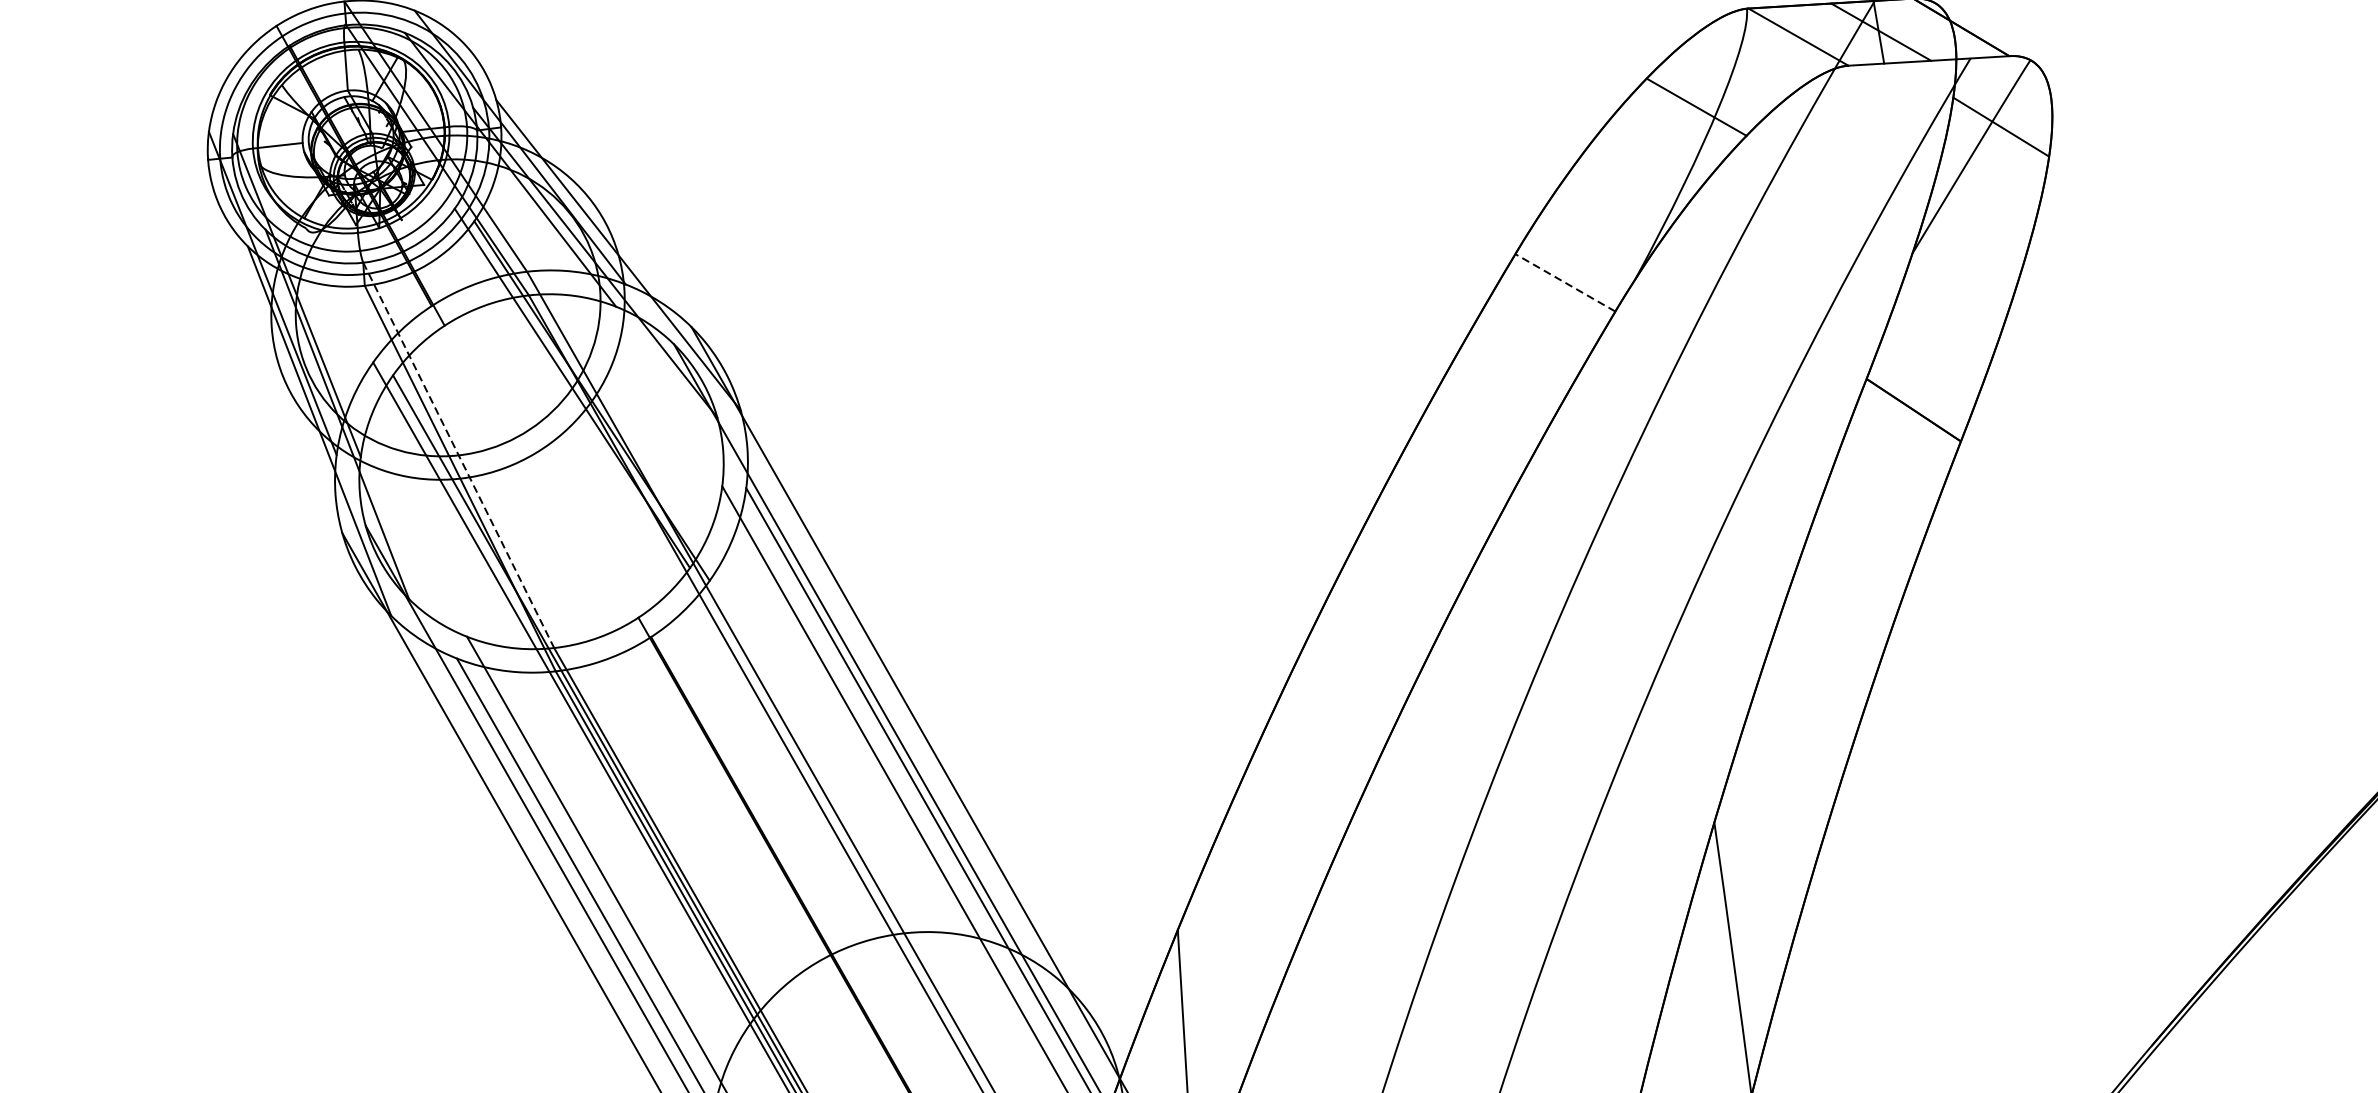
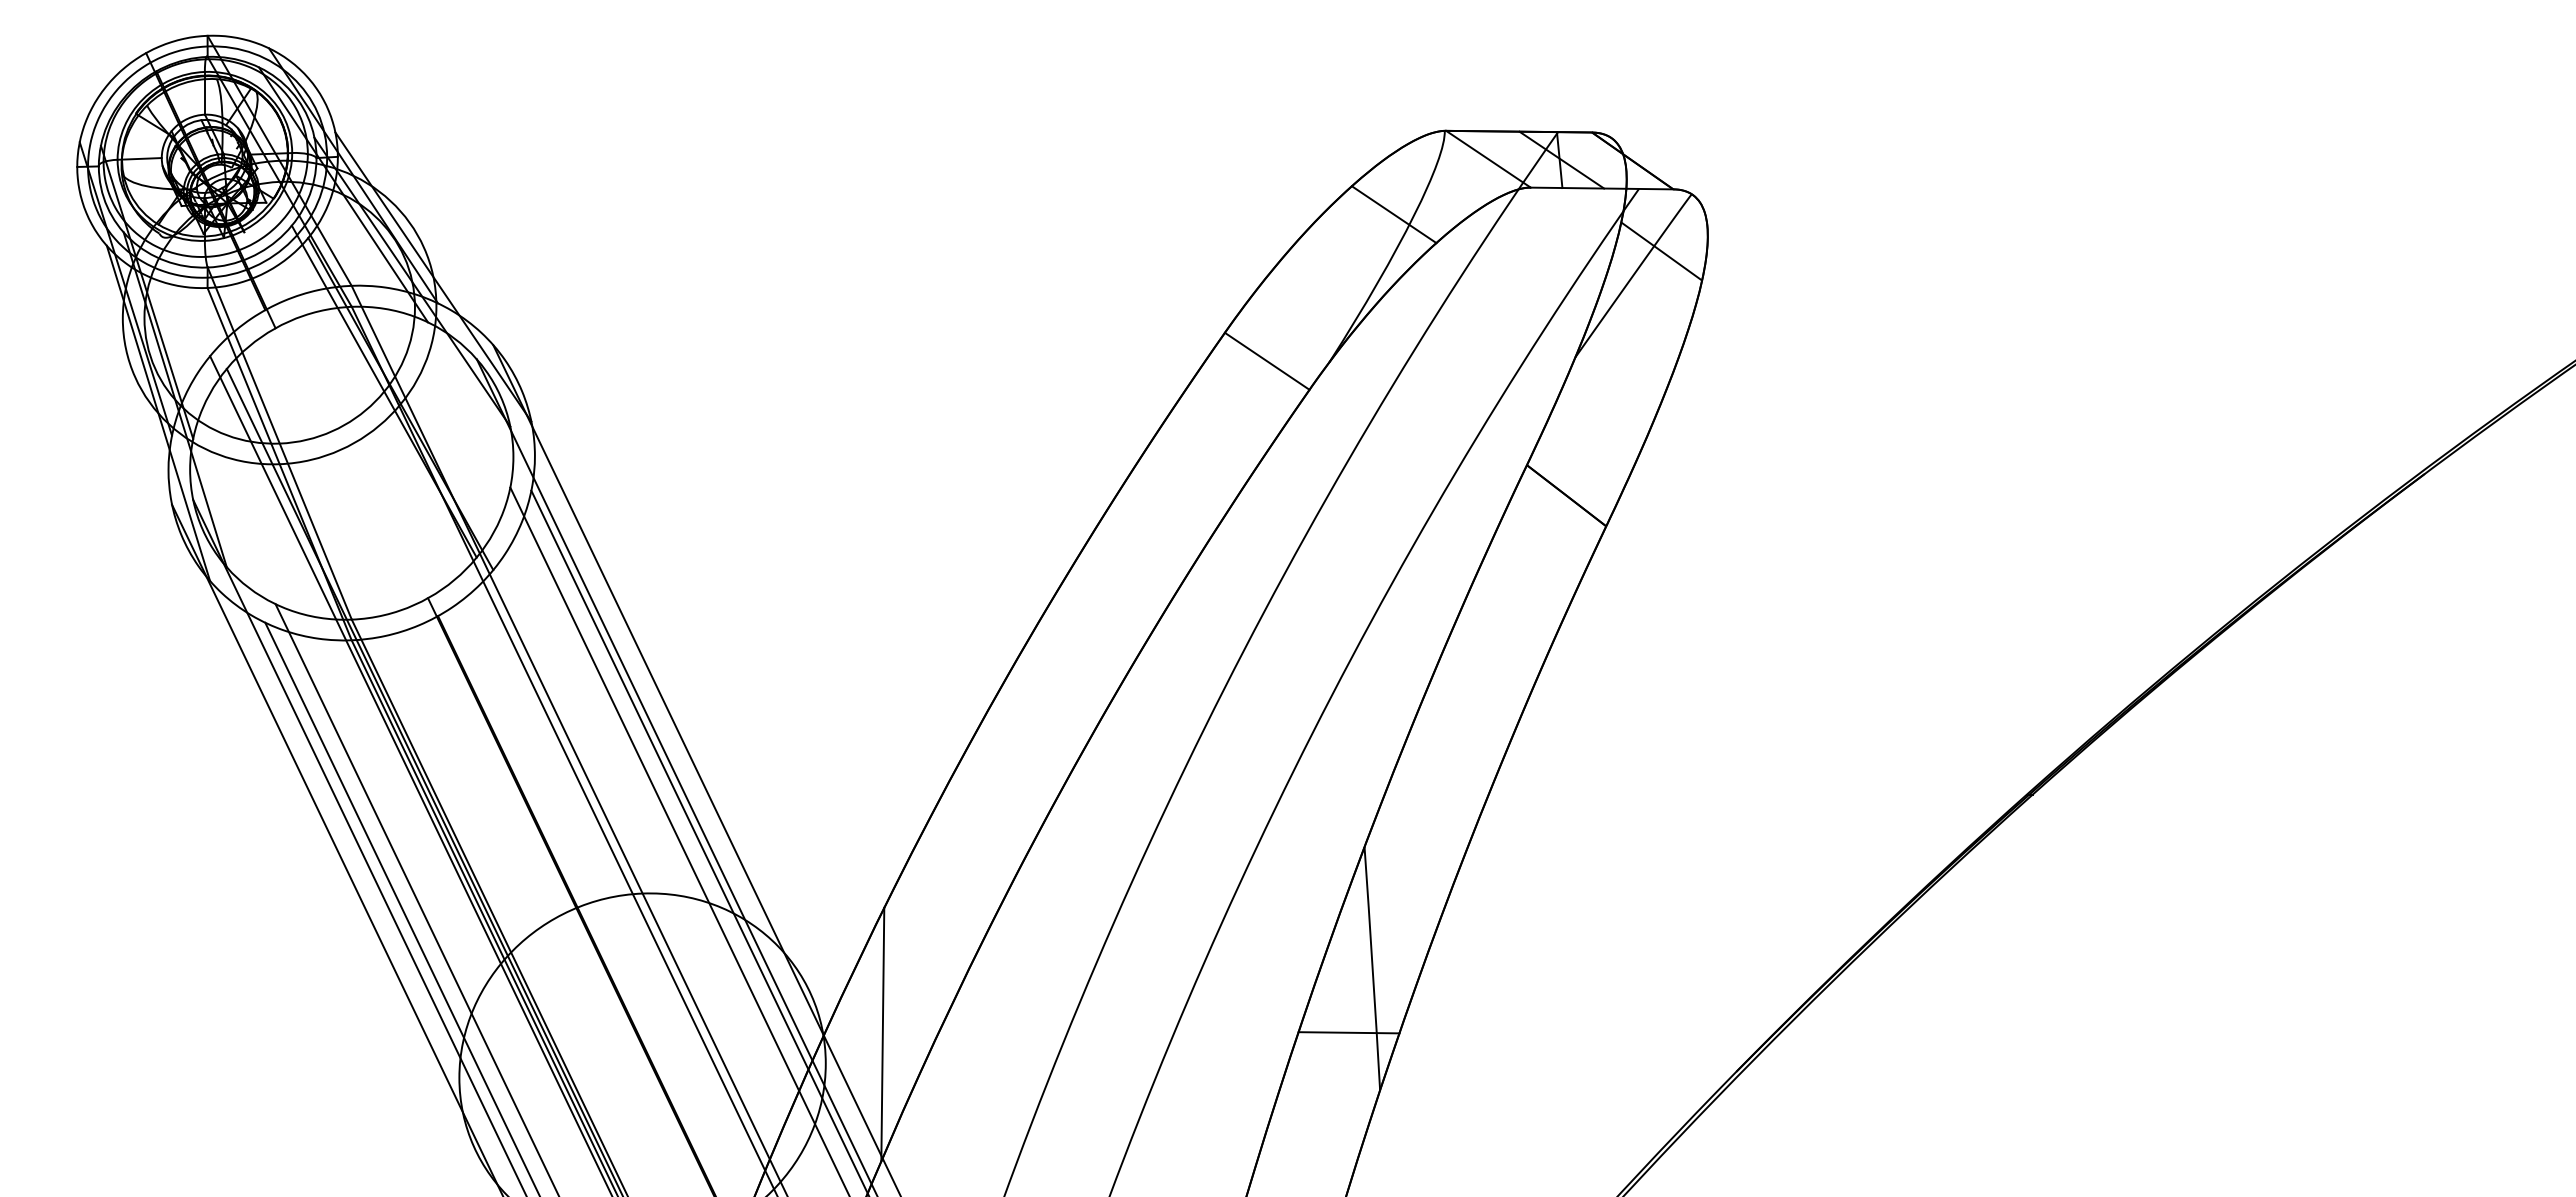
line: (1564, 283) -> (1266, 361), dashed -> solid
line: (458, 456) -> (279, 444), dashed -> solid
line: (1711, 1032) -> (1348, 1032), added

